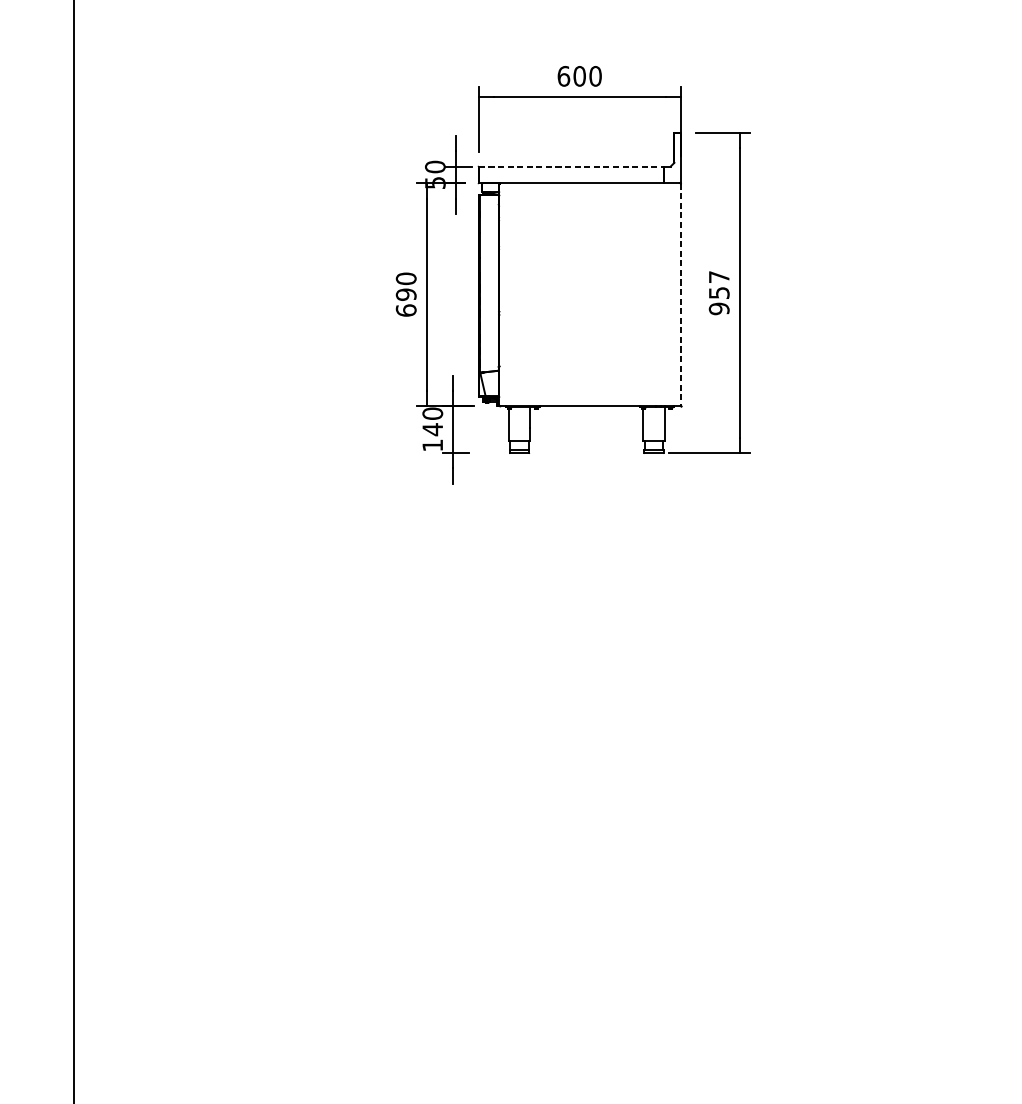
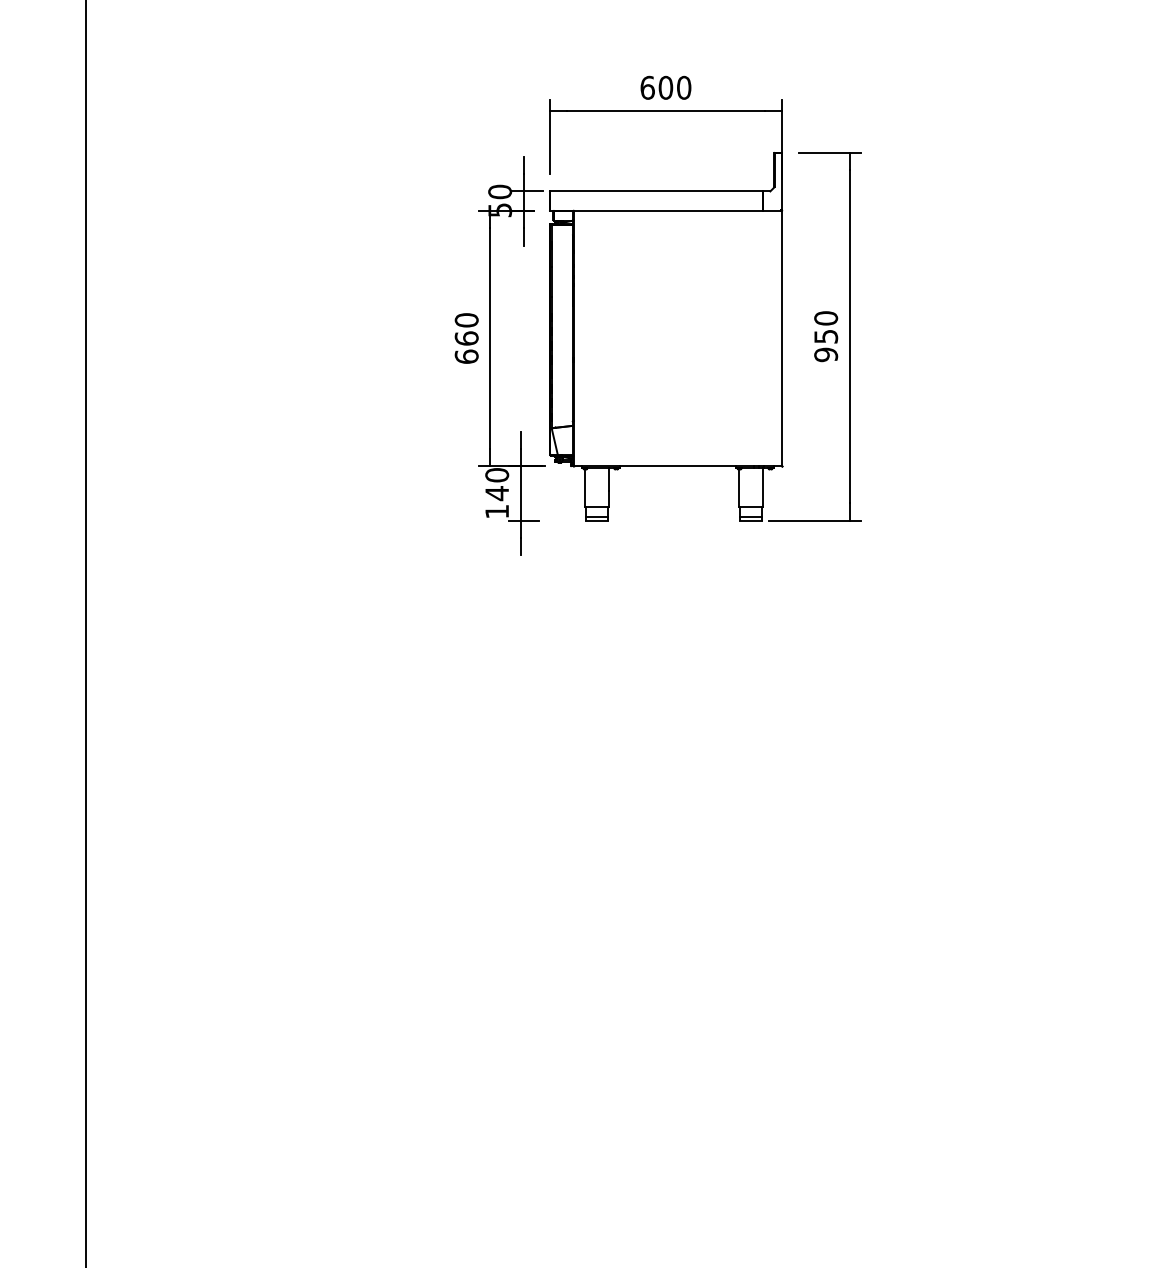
line: (571, 166) -> (656, 191), dashed -> solid
text: (719, 277) -> (826, 318), 957 -> 950
text: (406, 294) -> (466, 338), 690 -> 660
line: (681, 294) -> (782, 338), dashed -> solid

